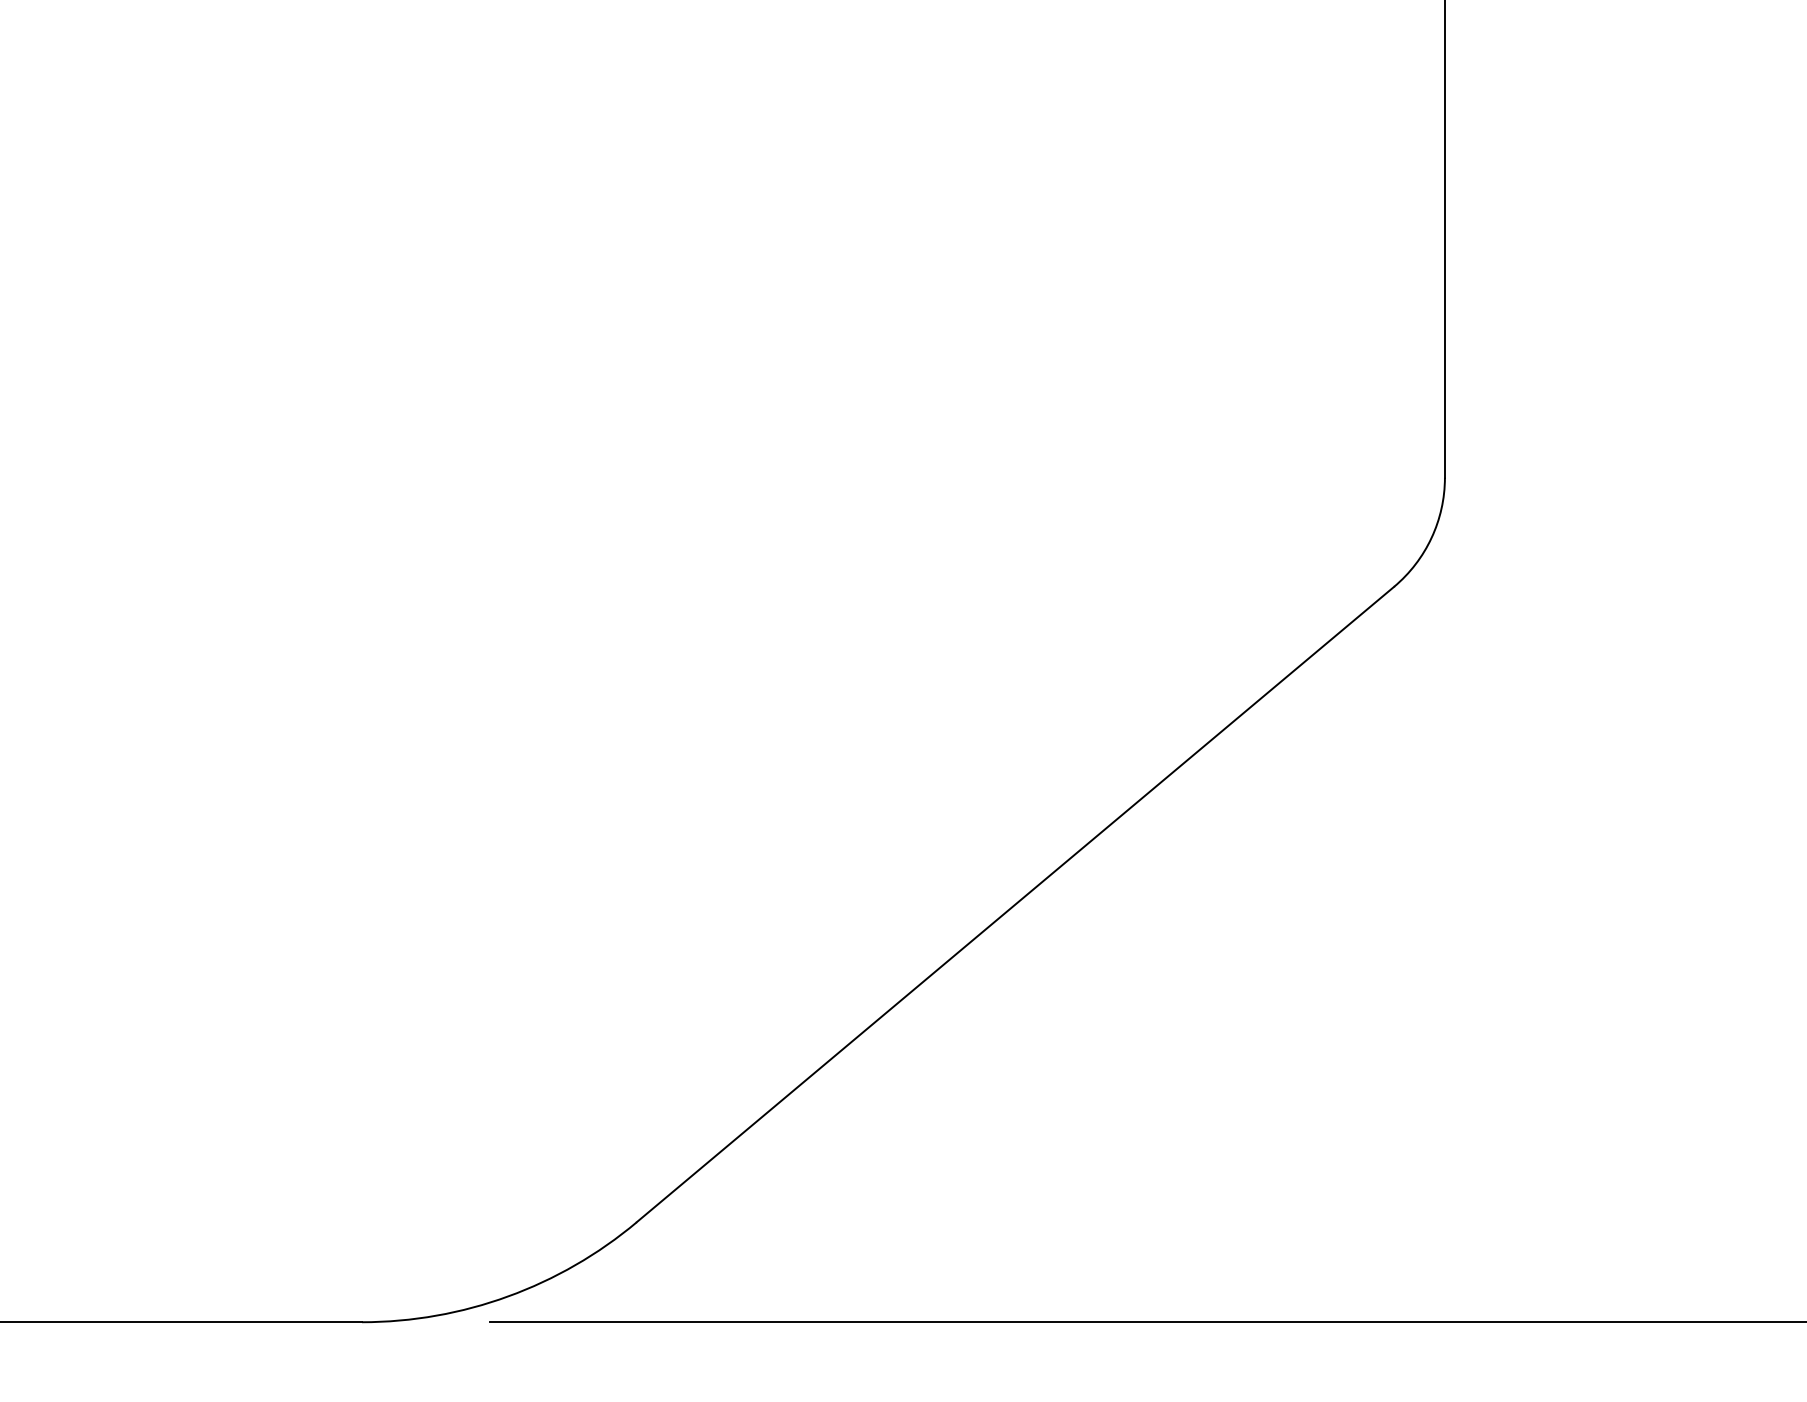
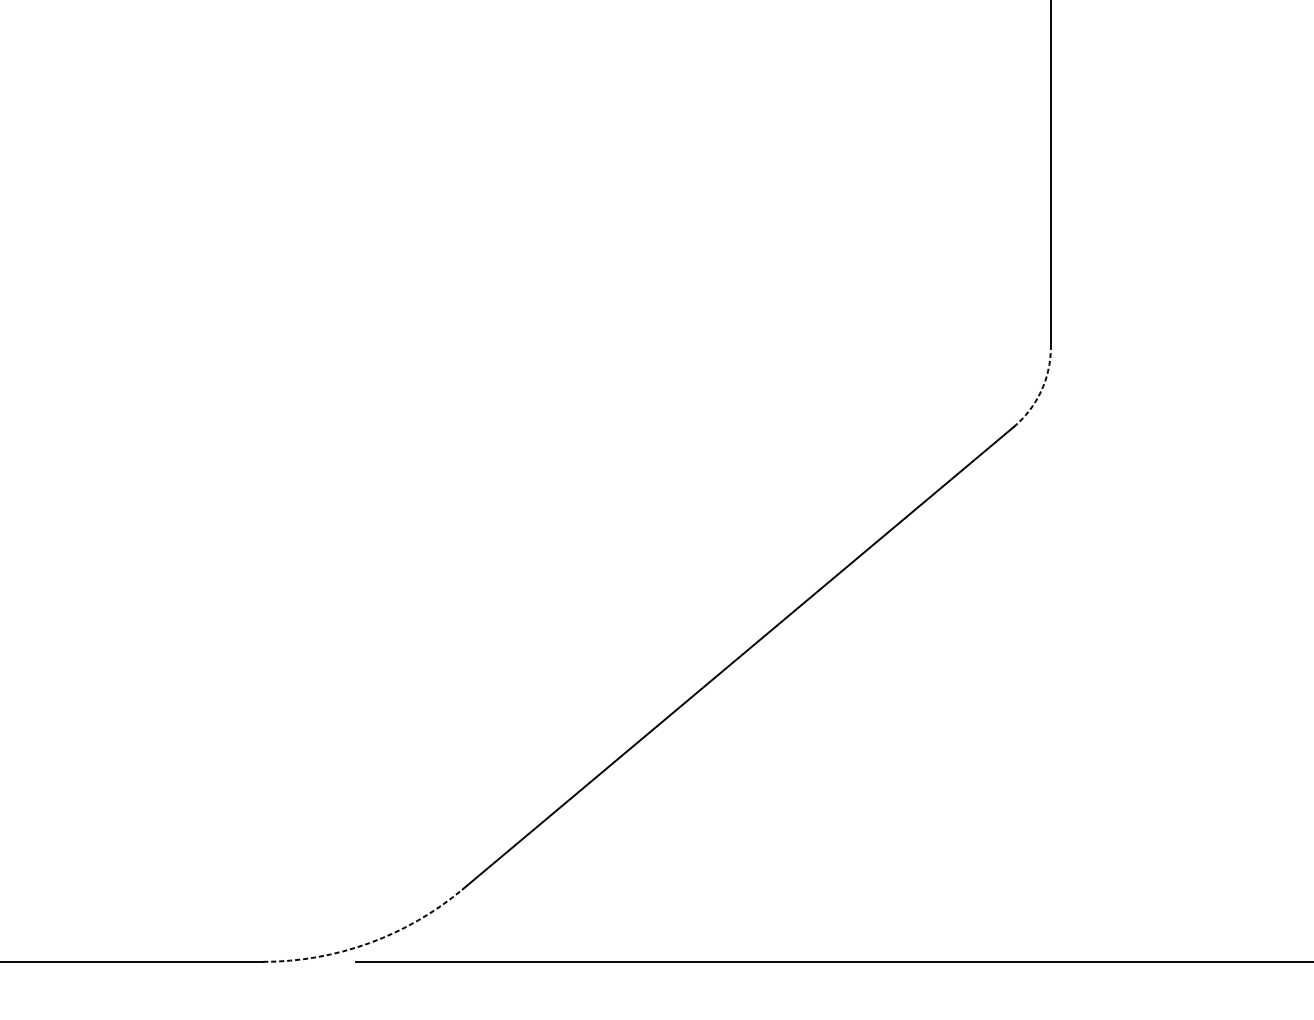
arc: (1431, 537) -> (1041, 391), solid -> dashed
arc: (508, 1296) -> (369, 943), solid -> dashed

